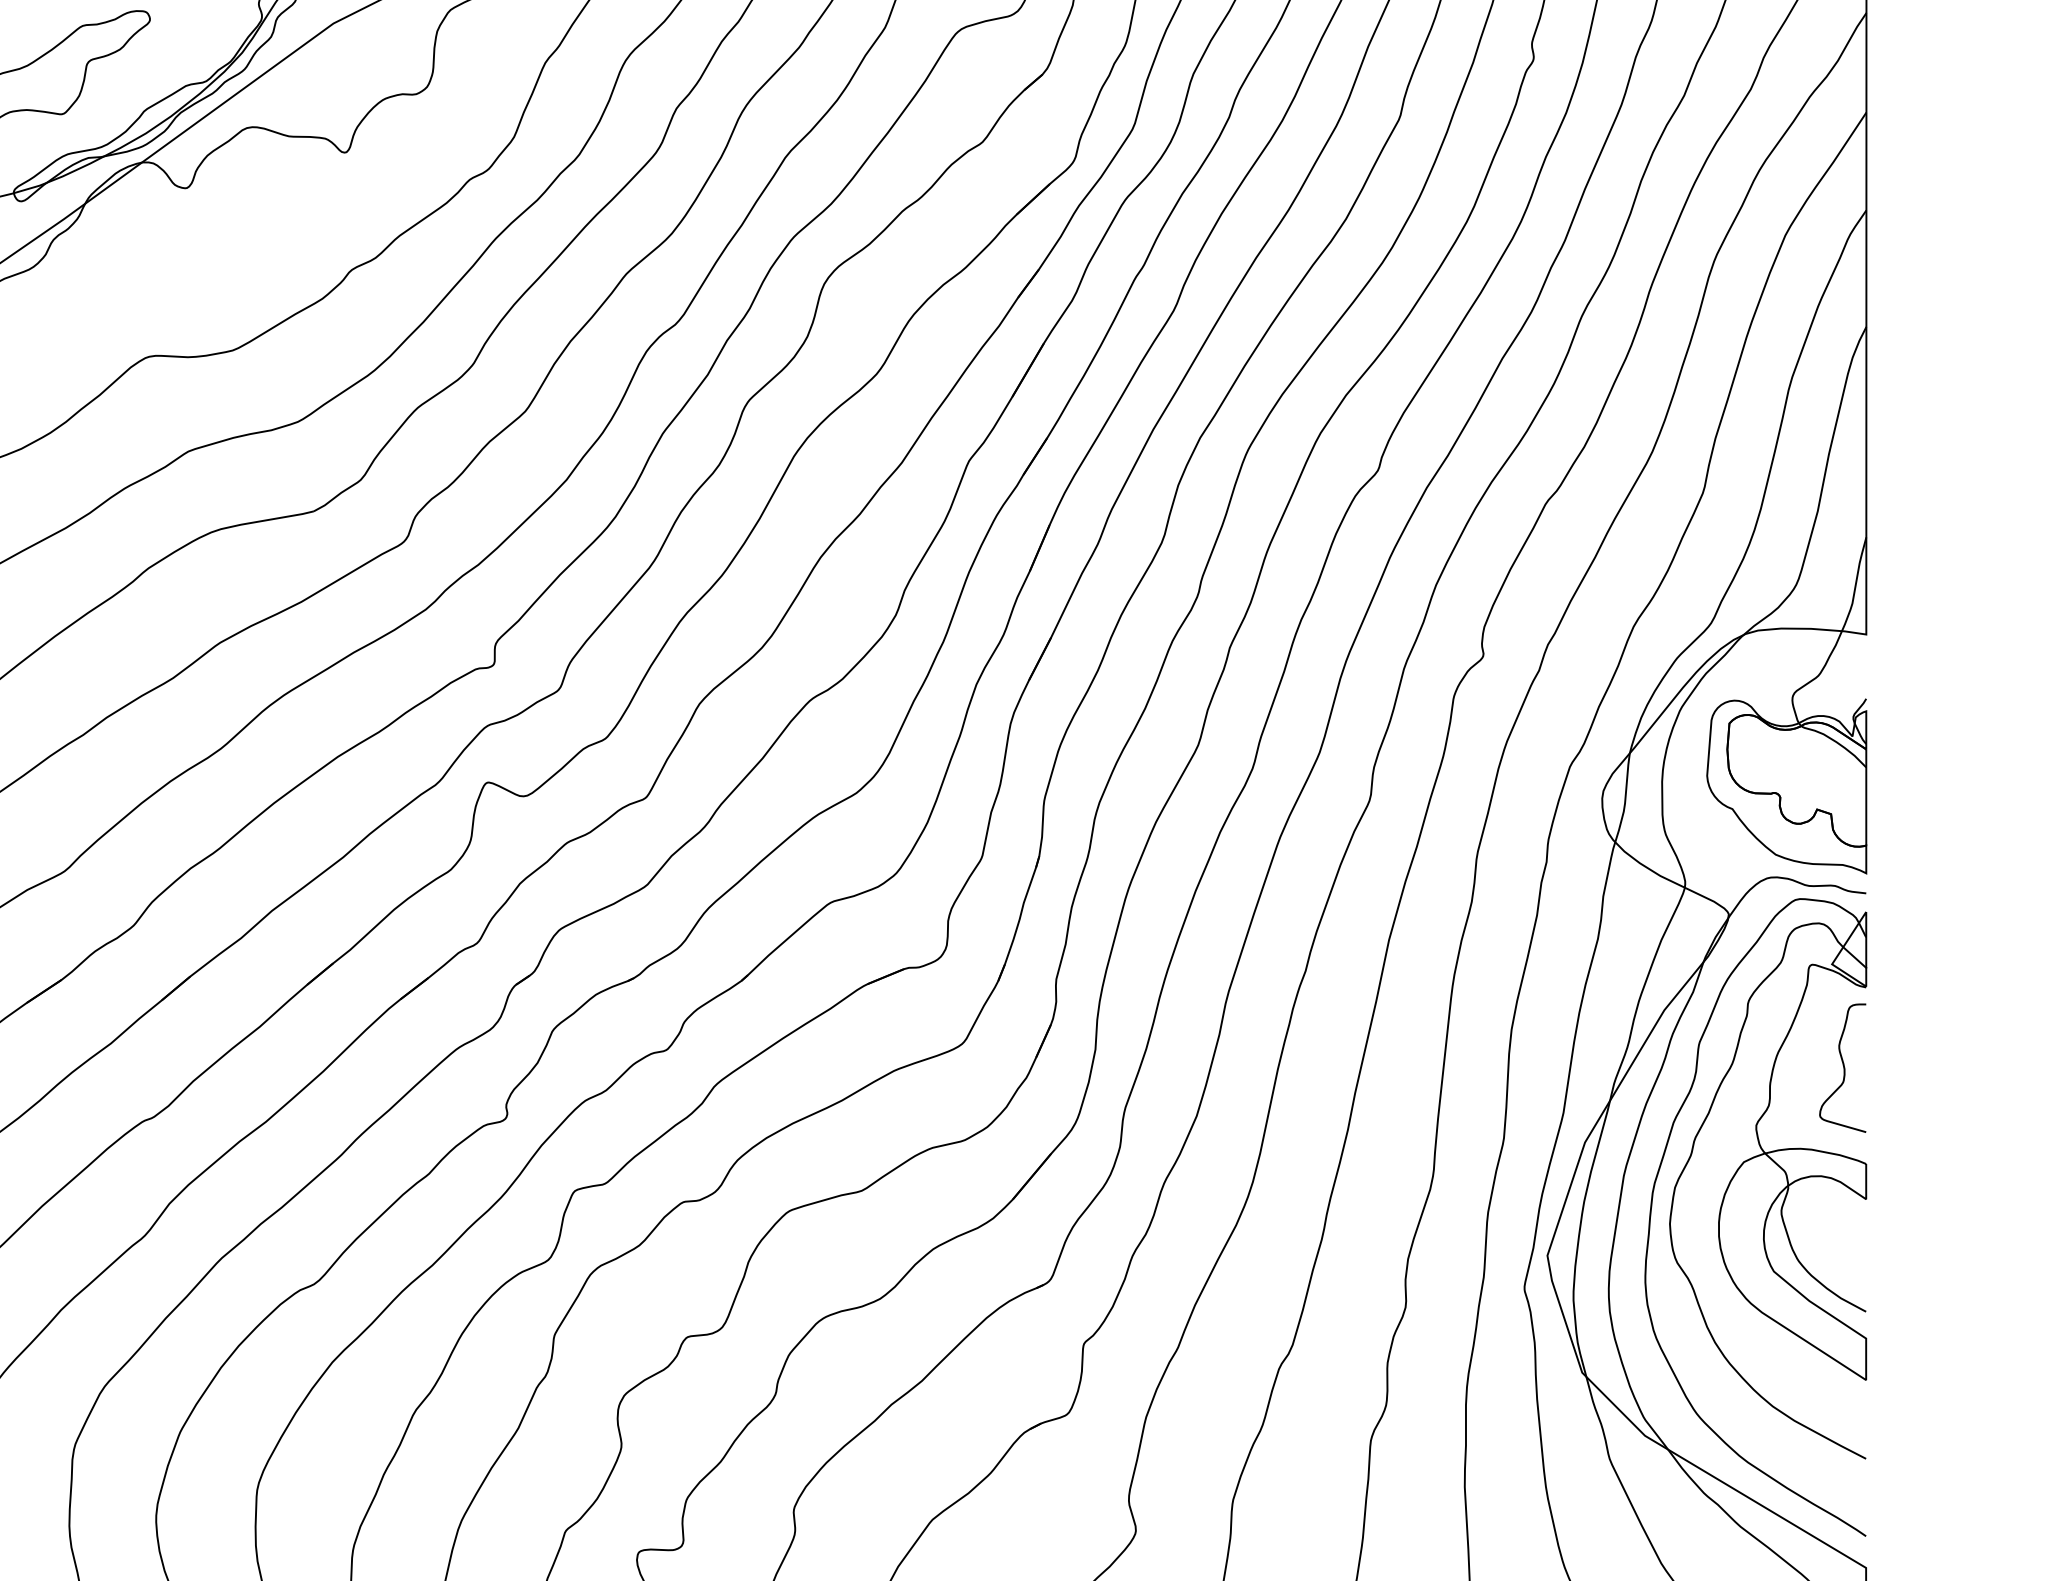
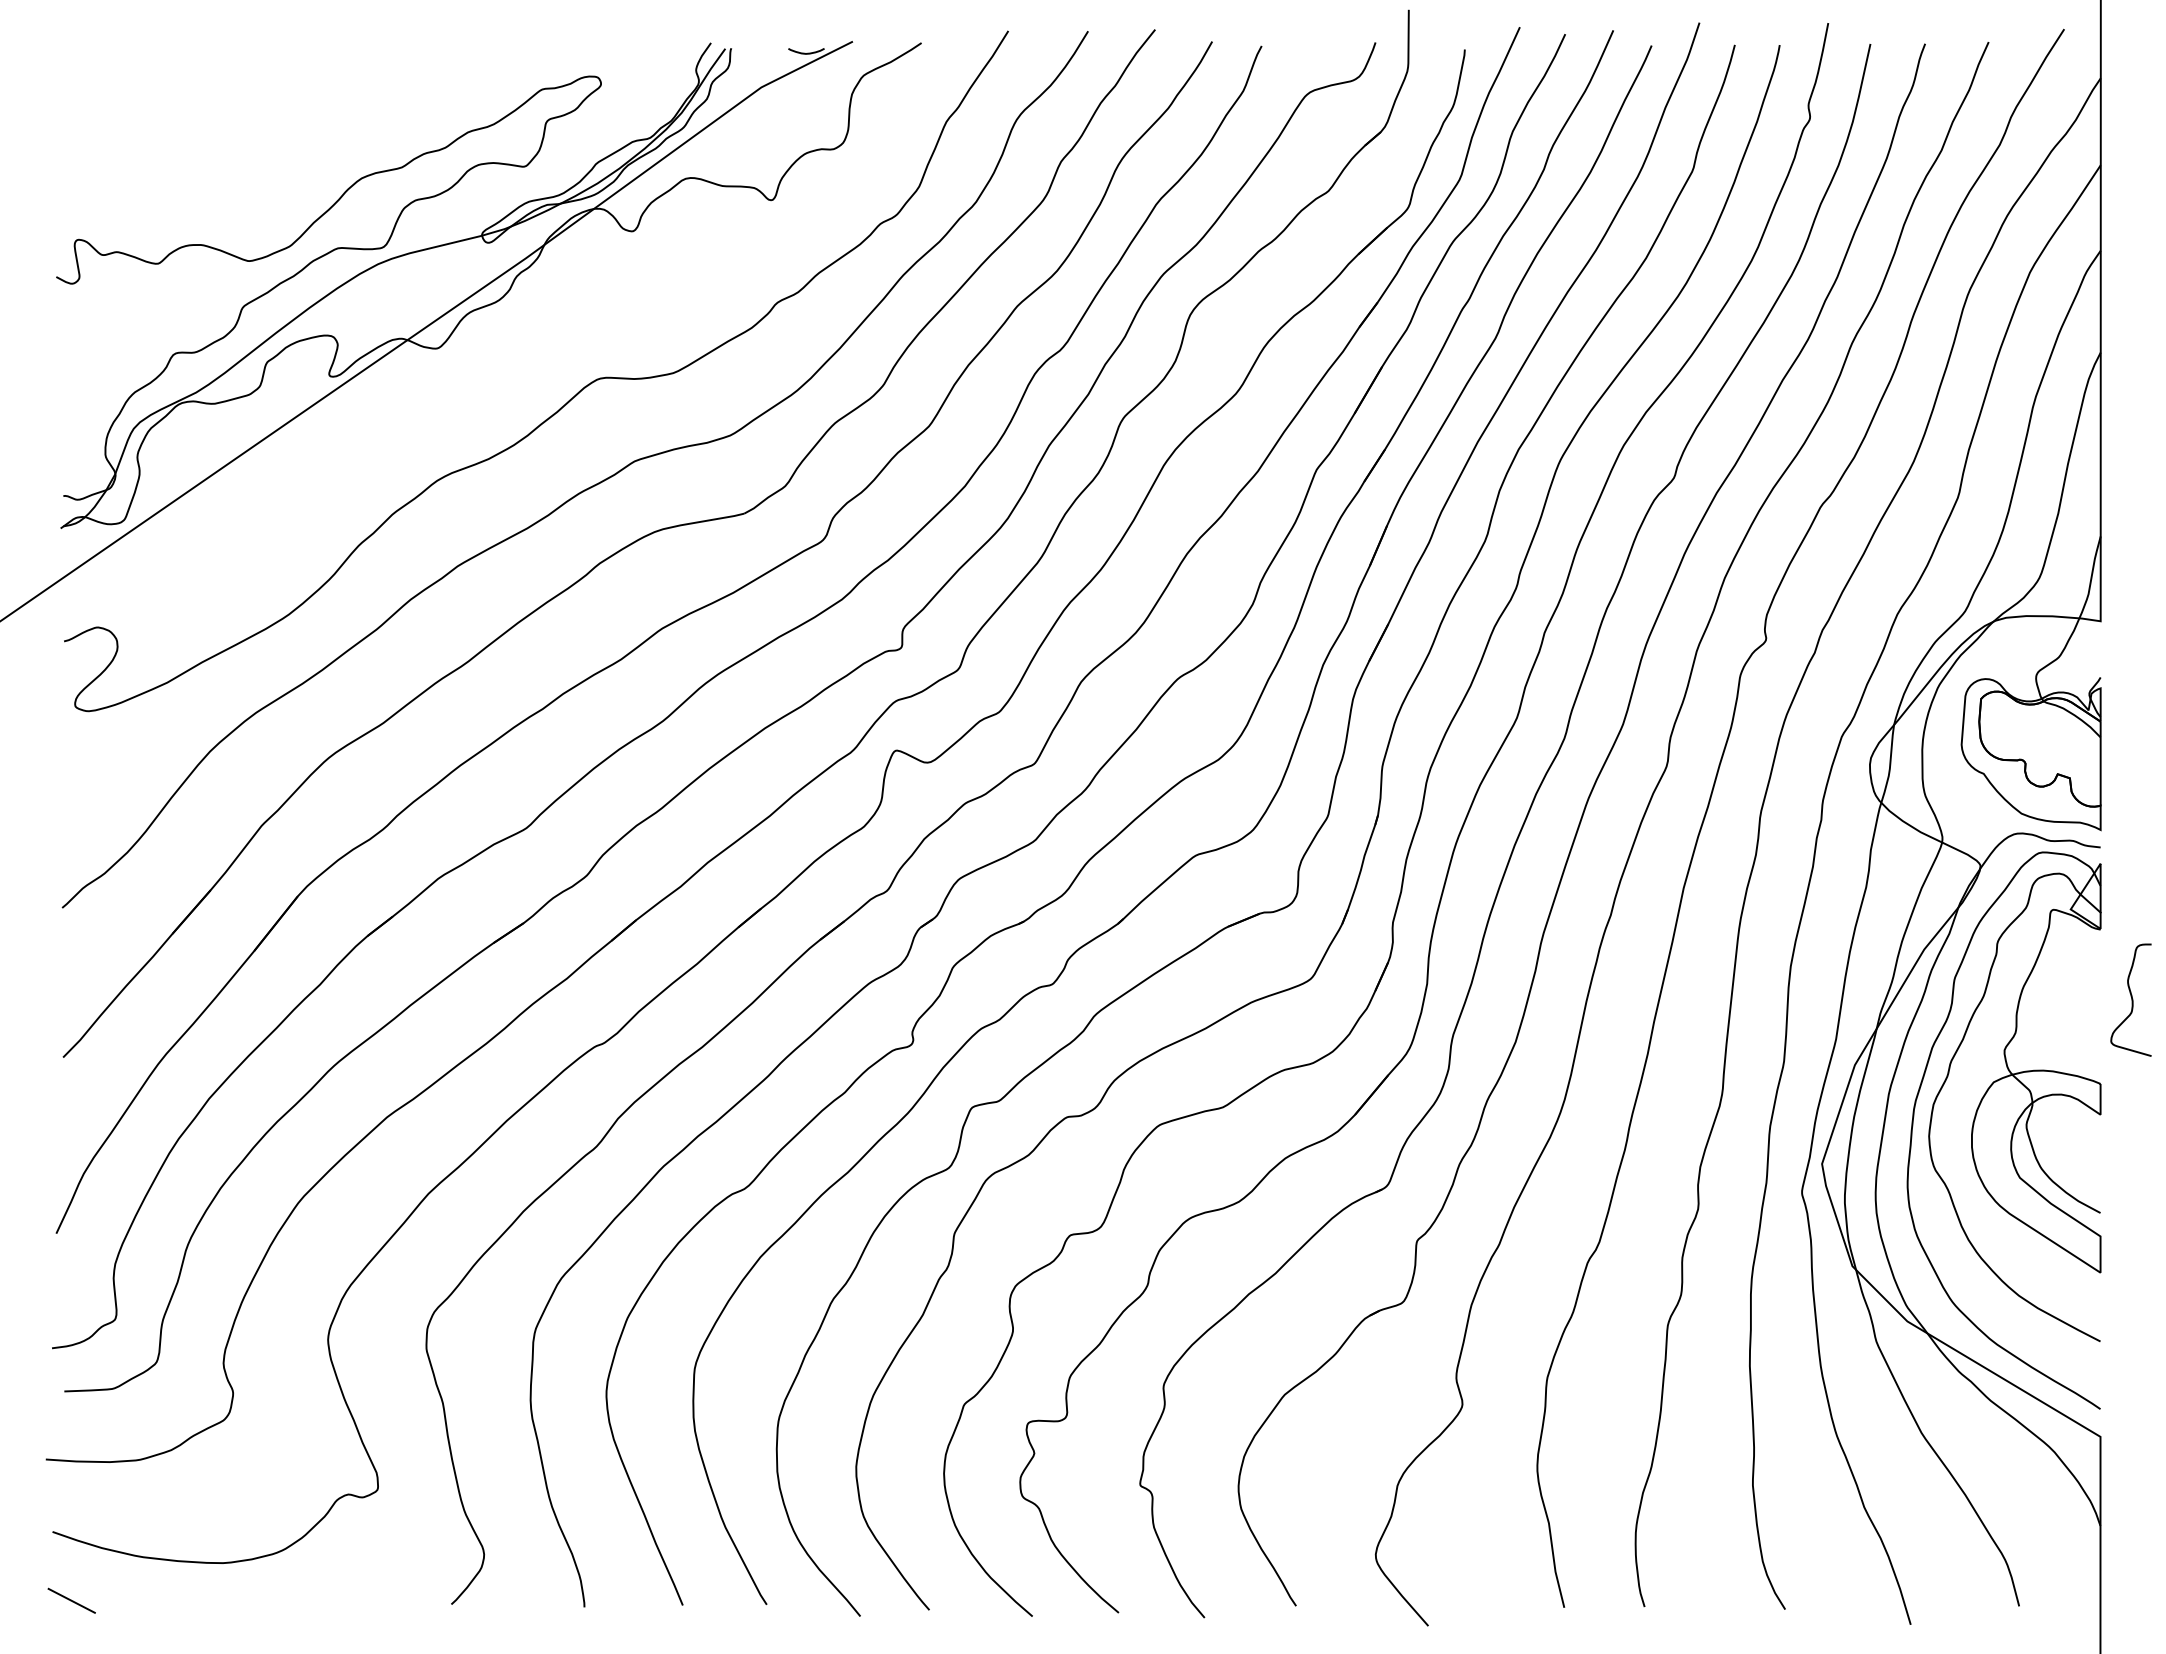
curve: (1843, 1067) -> (2131, 999), moved

